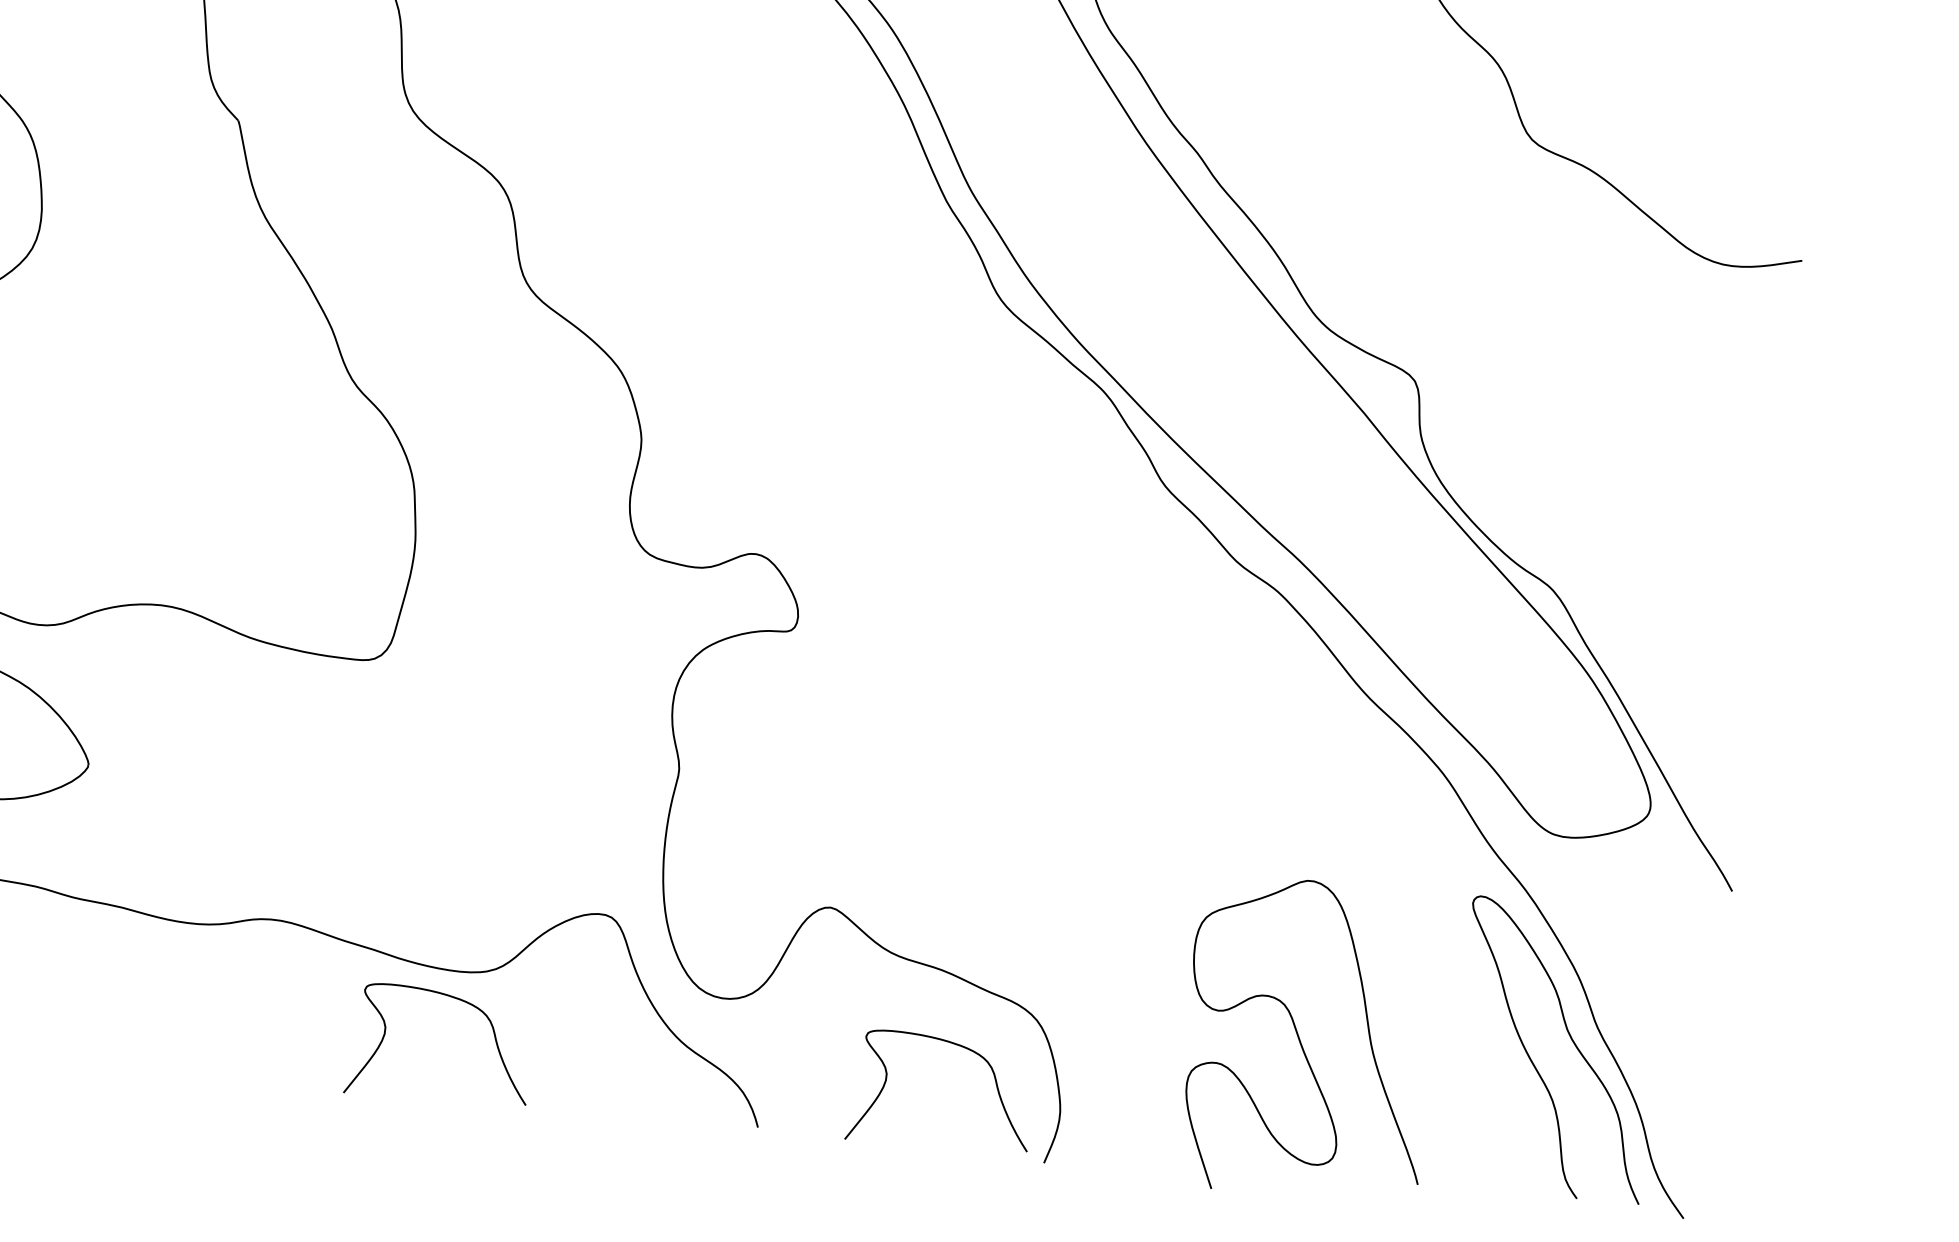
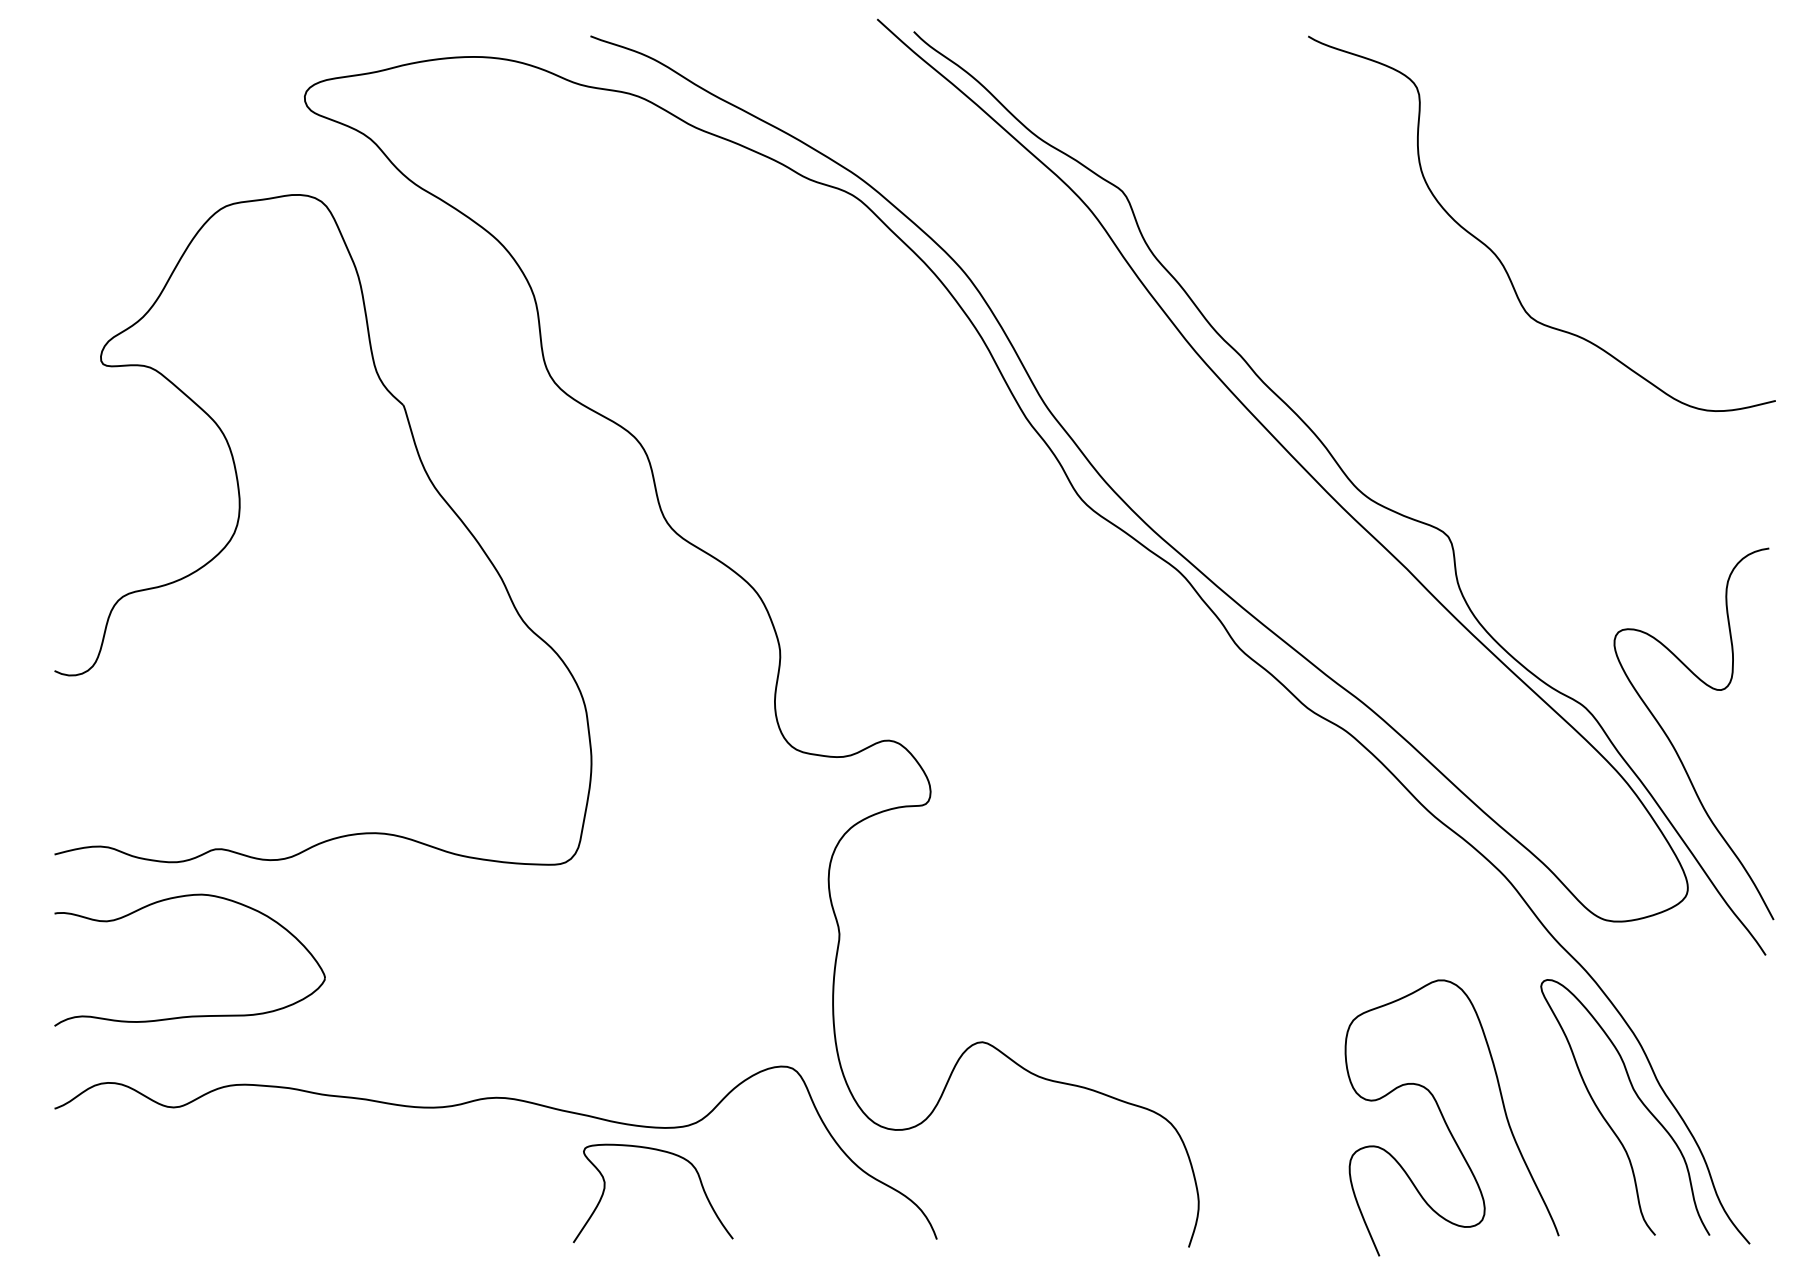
curve: (1649, 641) -> (1673, 744), added
curve: (1301, 1040) -> (1445, 1119), moved
curve: (956, 1046) -> (1103, 1152), removed

